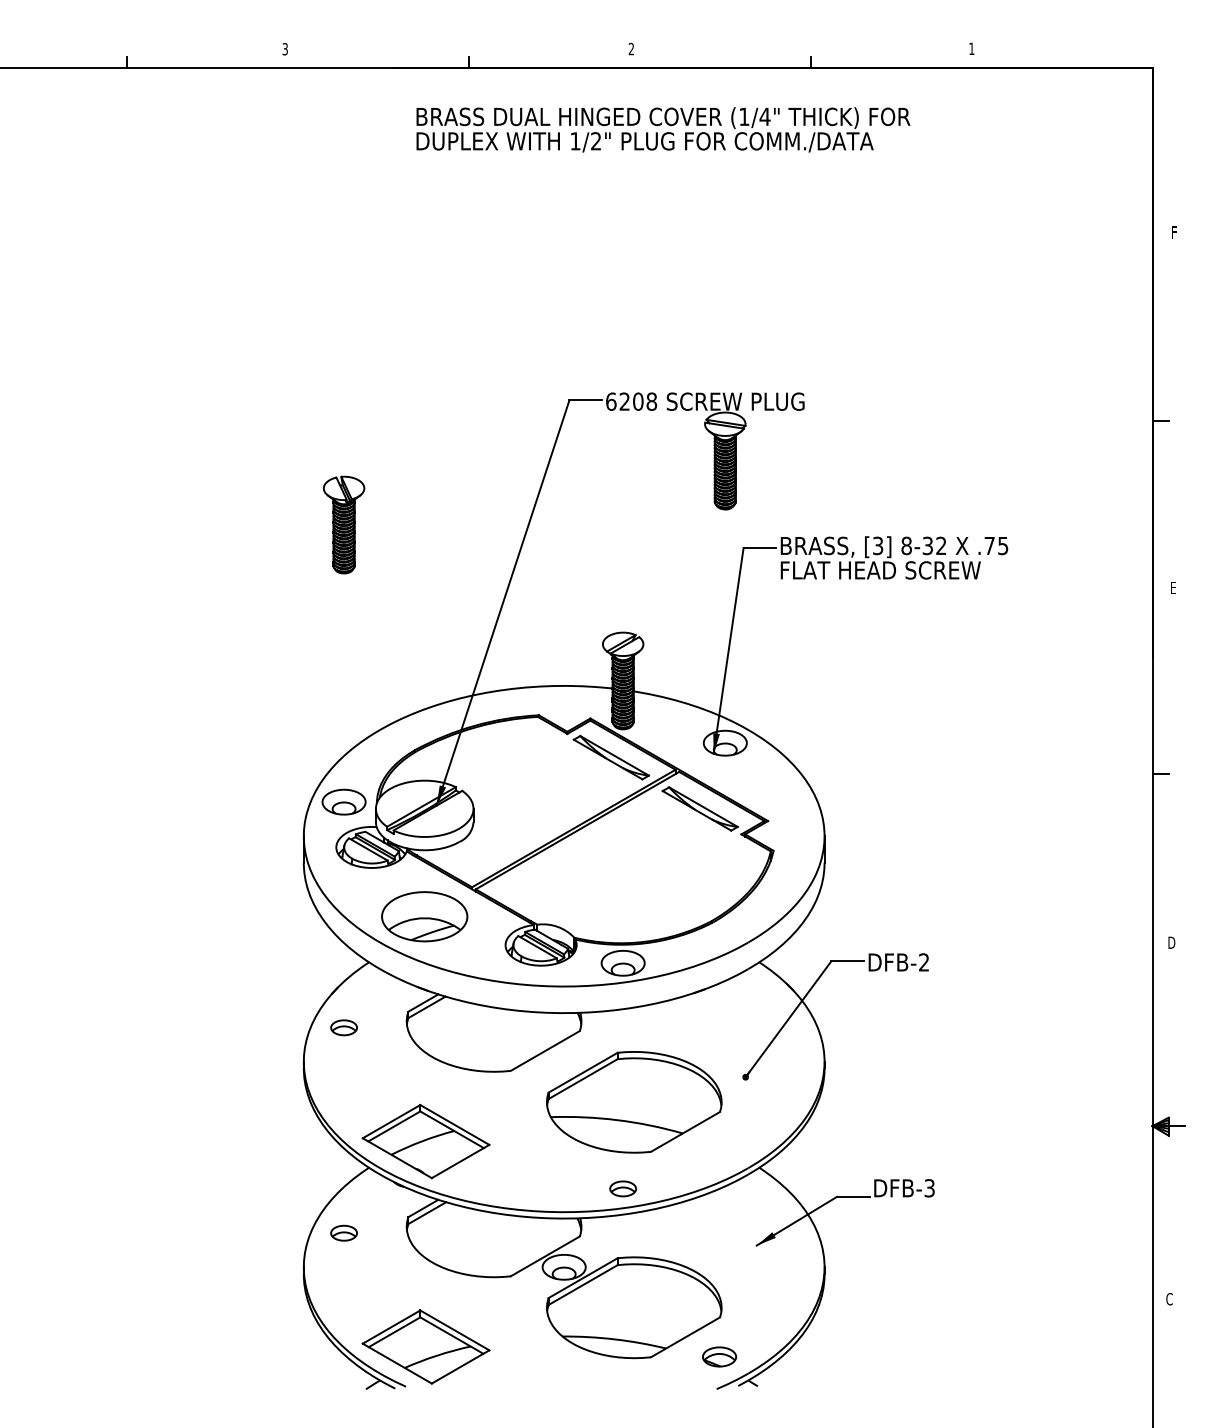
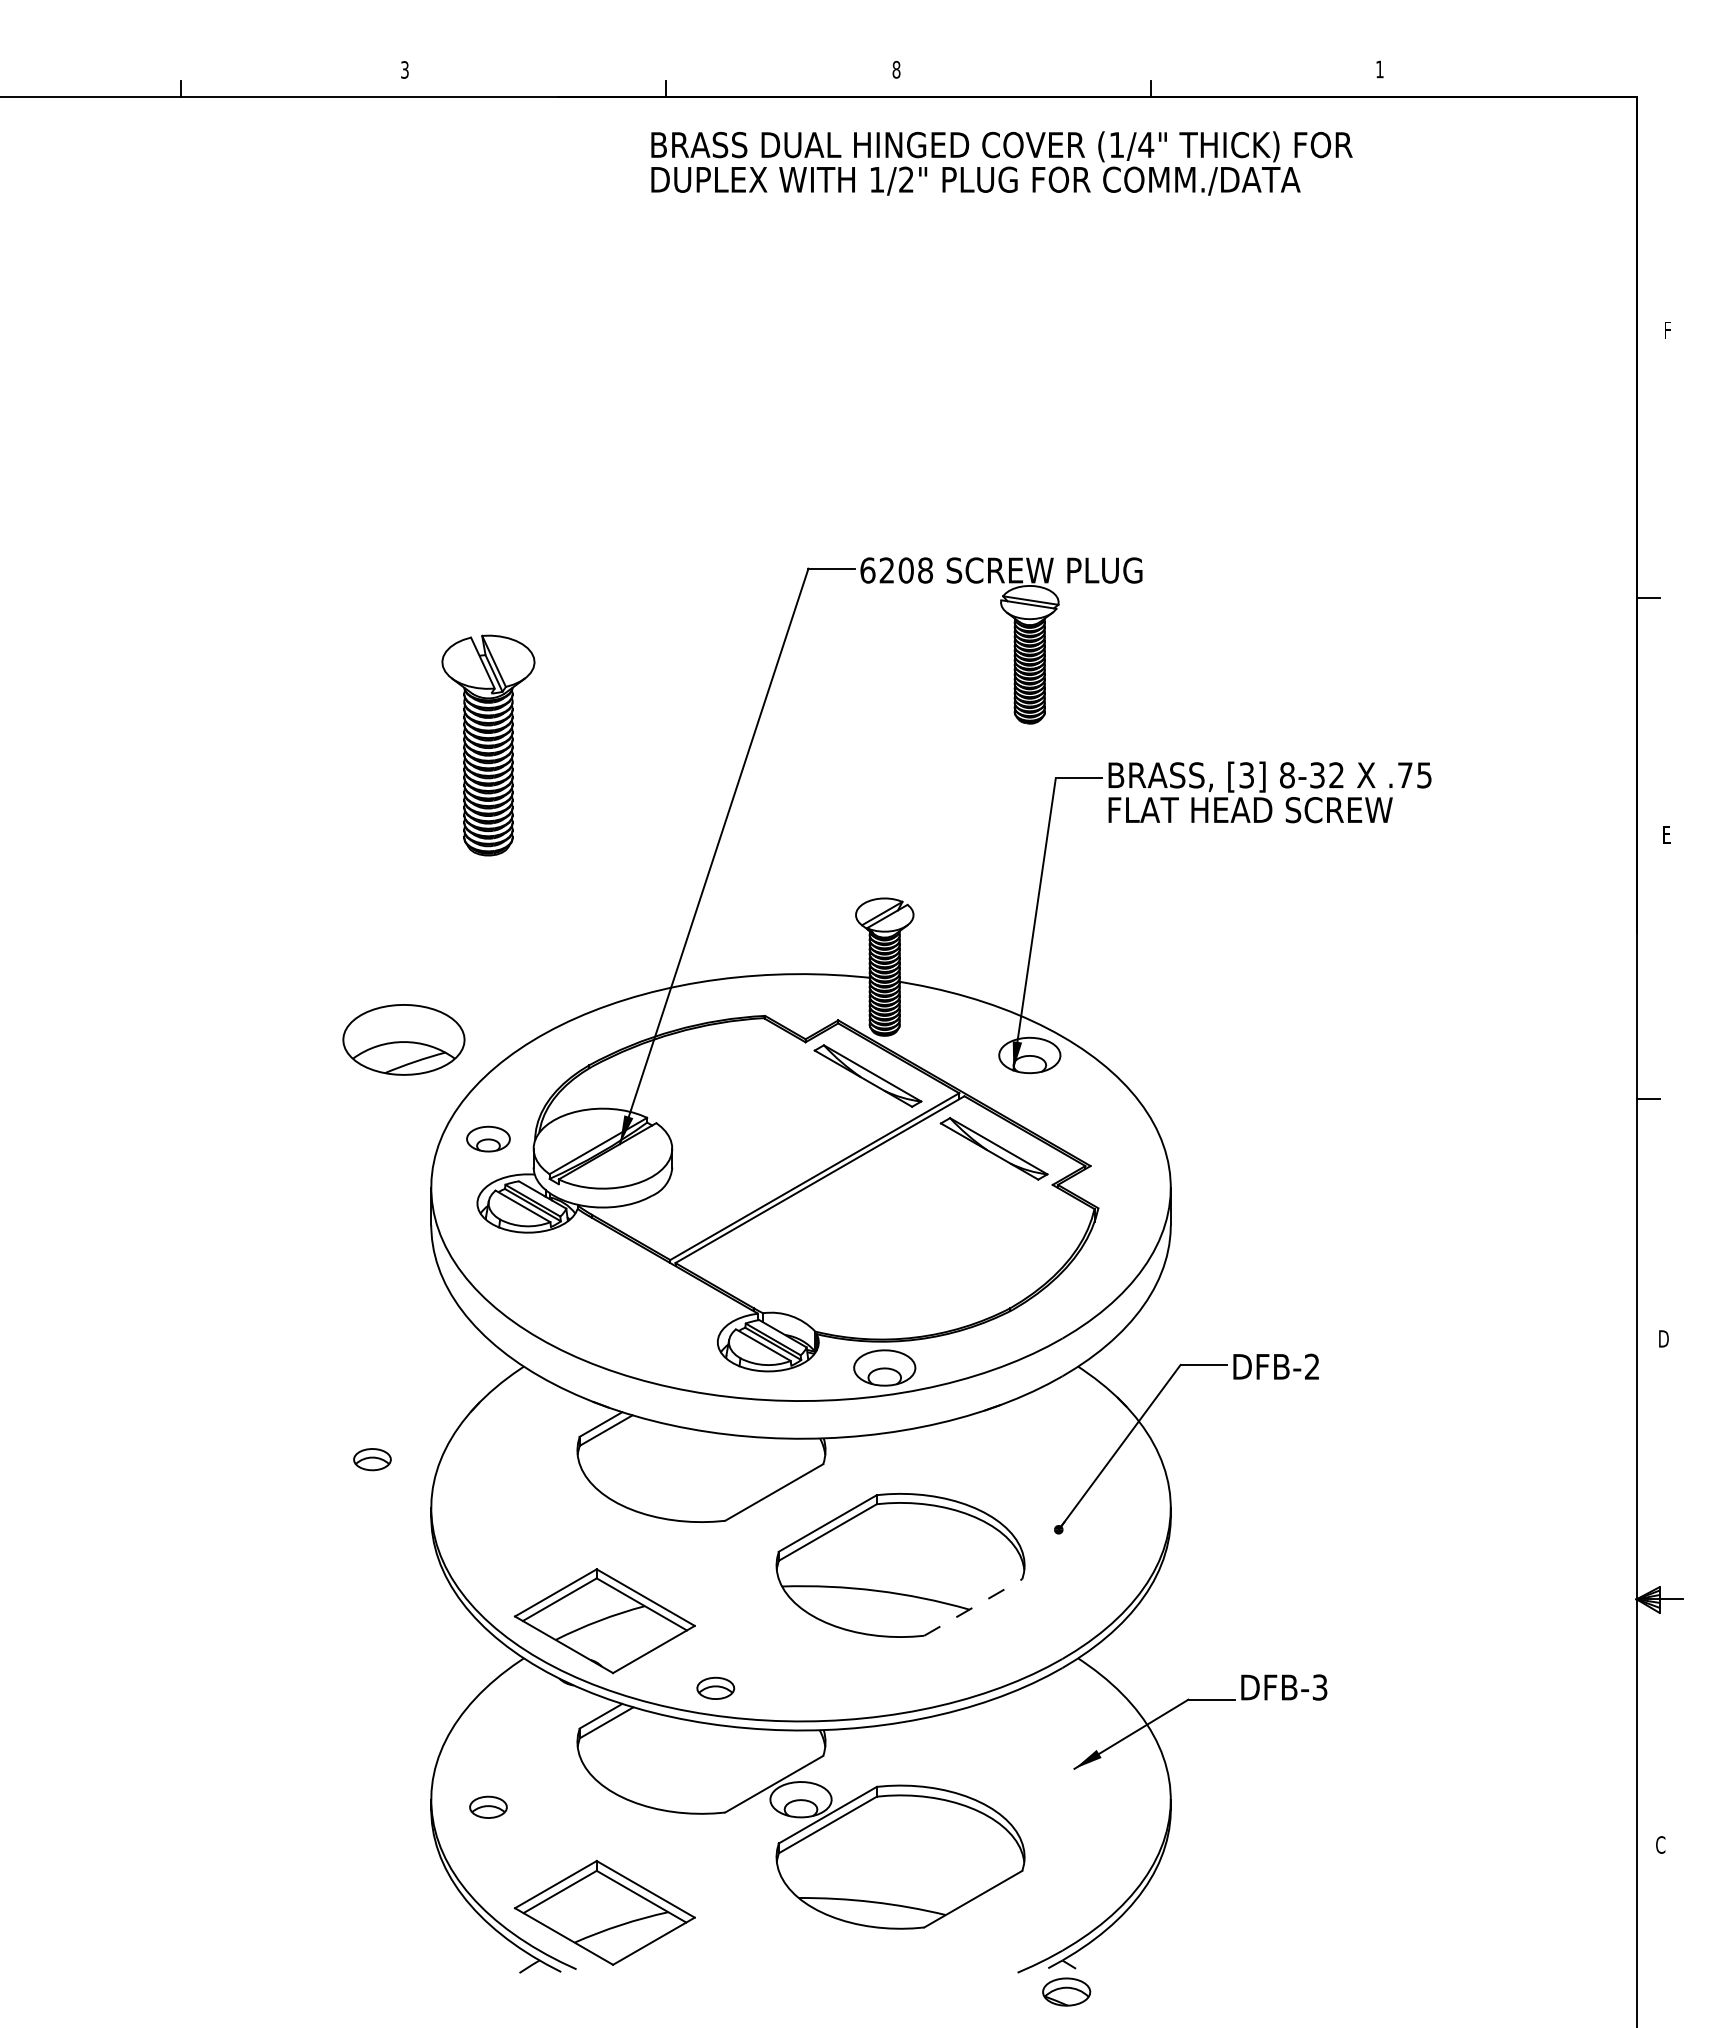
text: (631, 48) -> (896, 69), 2 -> 8
text: (663, 129) -> (1001, 163), moved
part: (344, 524) -> (488, 745), size x1.6
part: (344, 801) -> (488, 1138), size x0.7
part: (424, 916) -> (403, 1039), moved
part: (344, 1027) -> (372, 1459), moved
line: (685, 1131) -> (973, 1607), solid -> dashed
part: (622, 1188) -> (715, 1687), moved
part: (344, 1232) -> (488, 1806), moved
part: (719, 1356) -> (1066, 1991), moved

